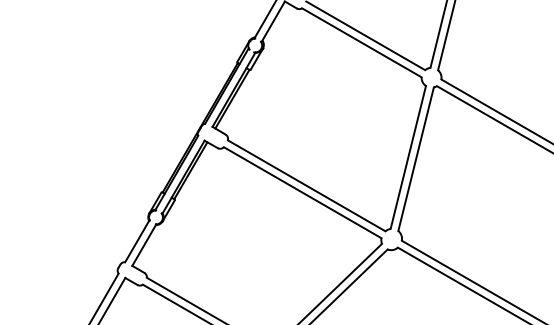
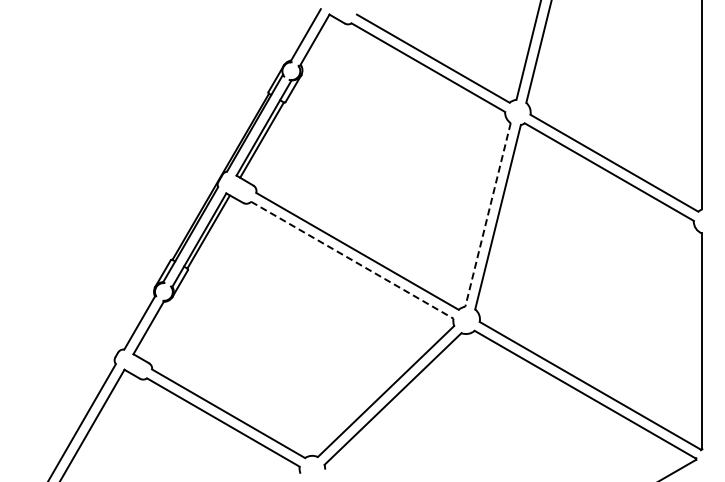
line: (408, 157) -> (488, 214), solid -> dashed
line: (302, 192) -> (352, 260), solid -> dashed

